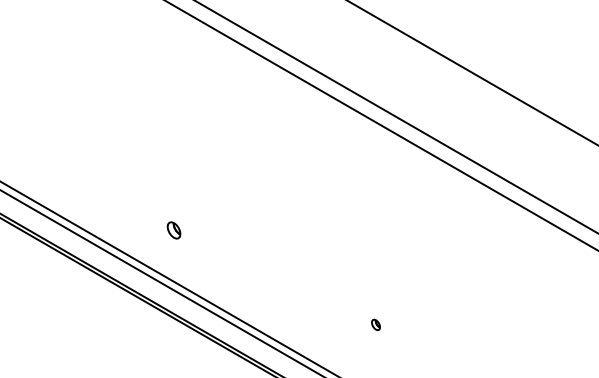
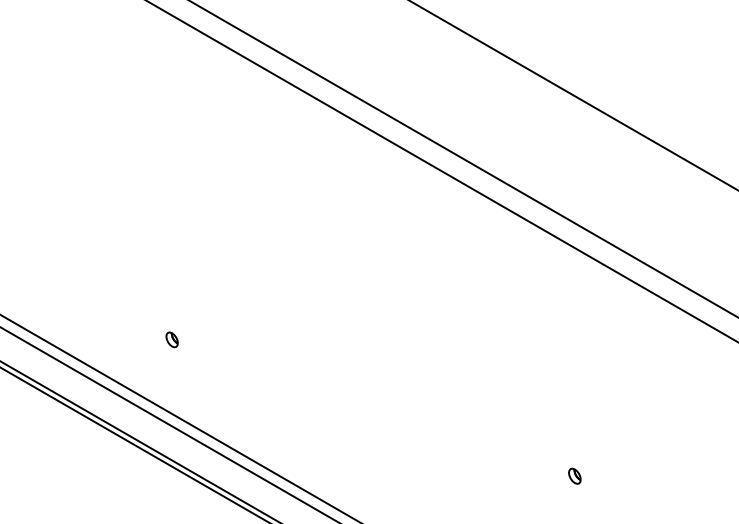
part: (173, 230) -> (171, 339), size x0.62
part: (375, 324) -> (574, 475), moved

